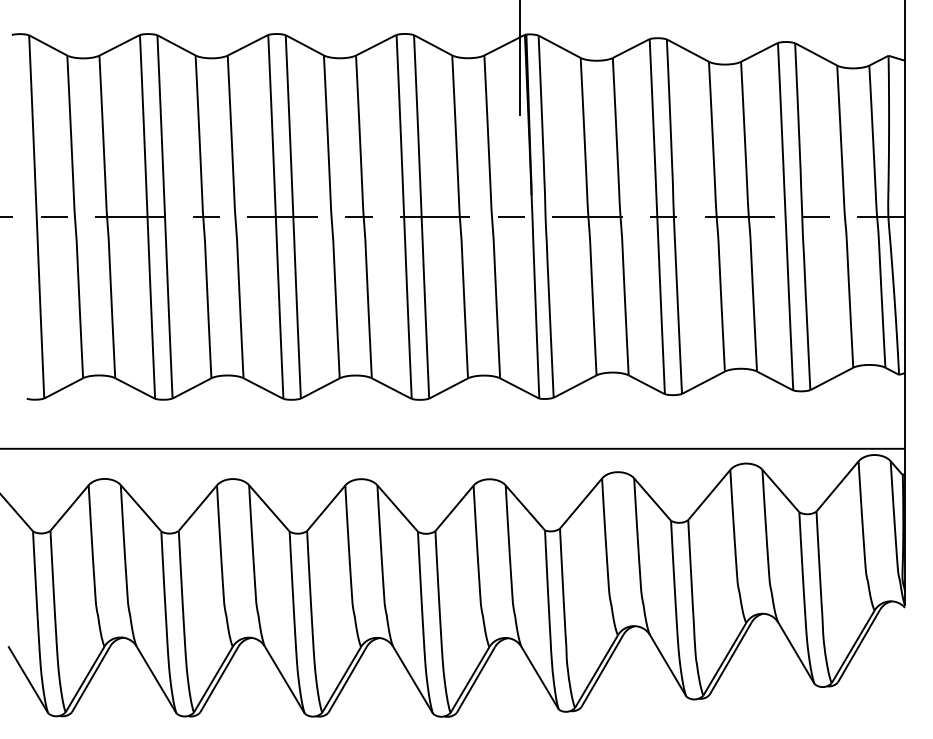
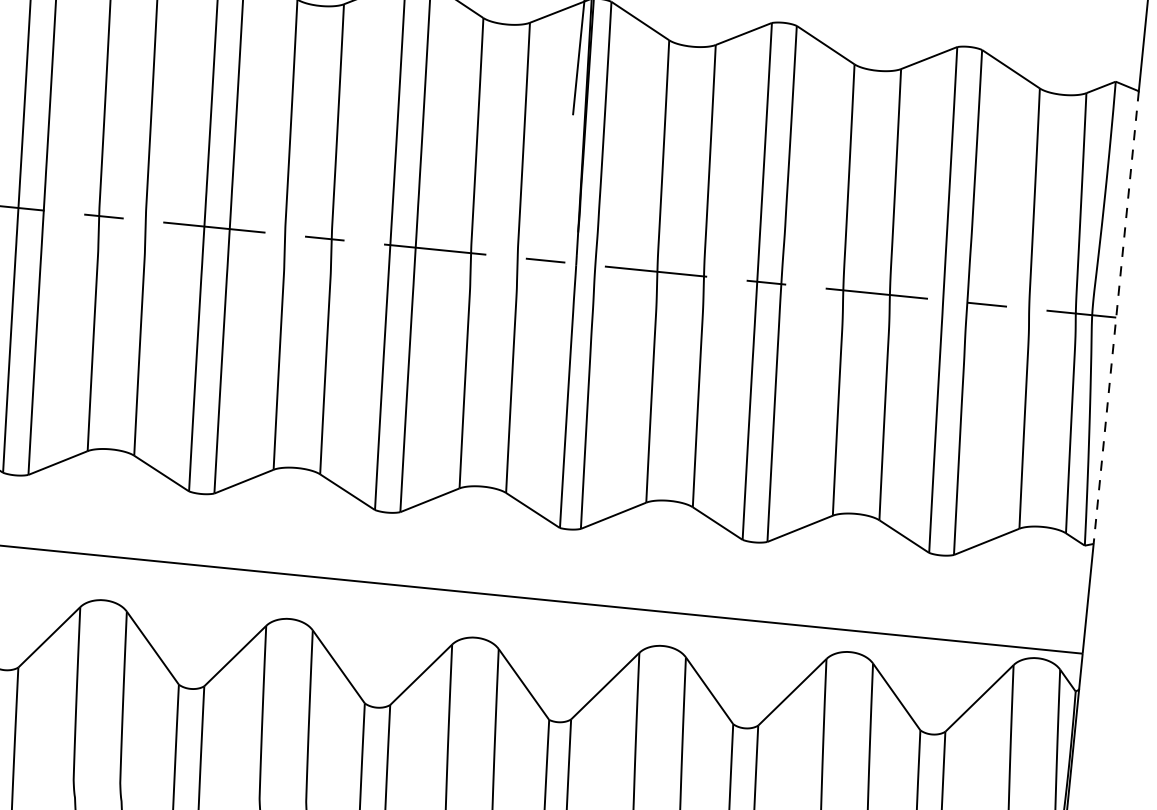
line: (905, 217) -> (1116, 318), solid -> dashed

